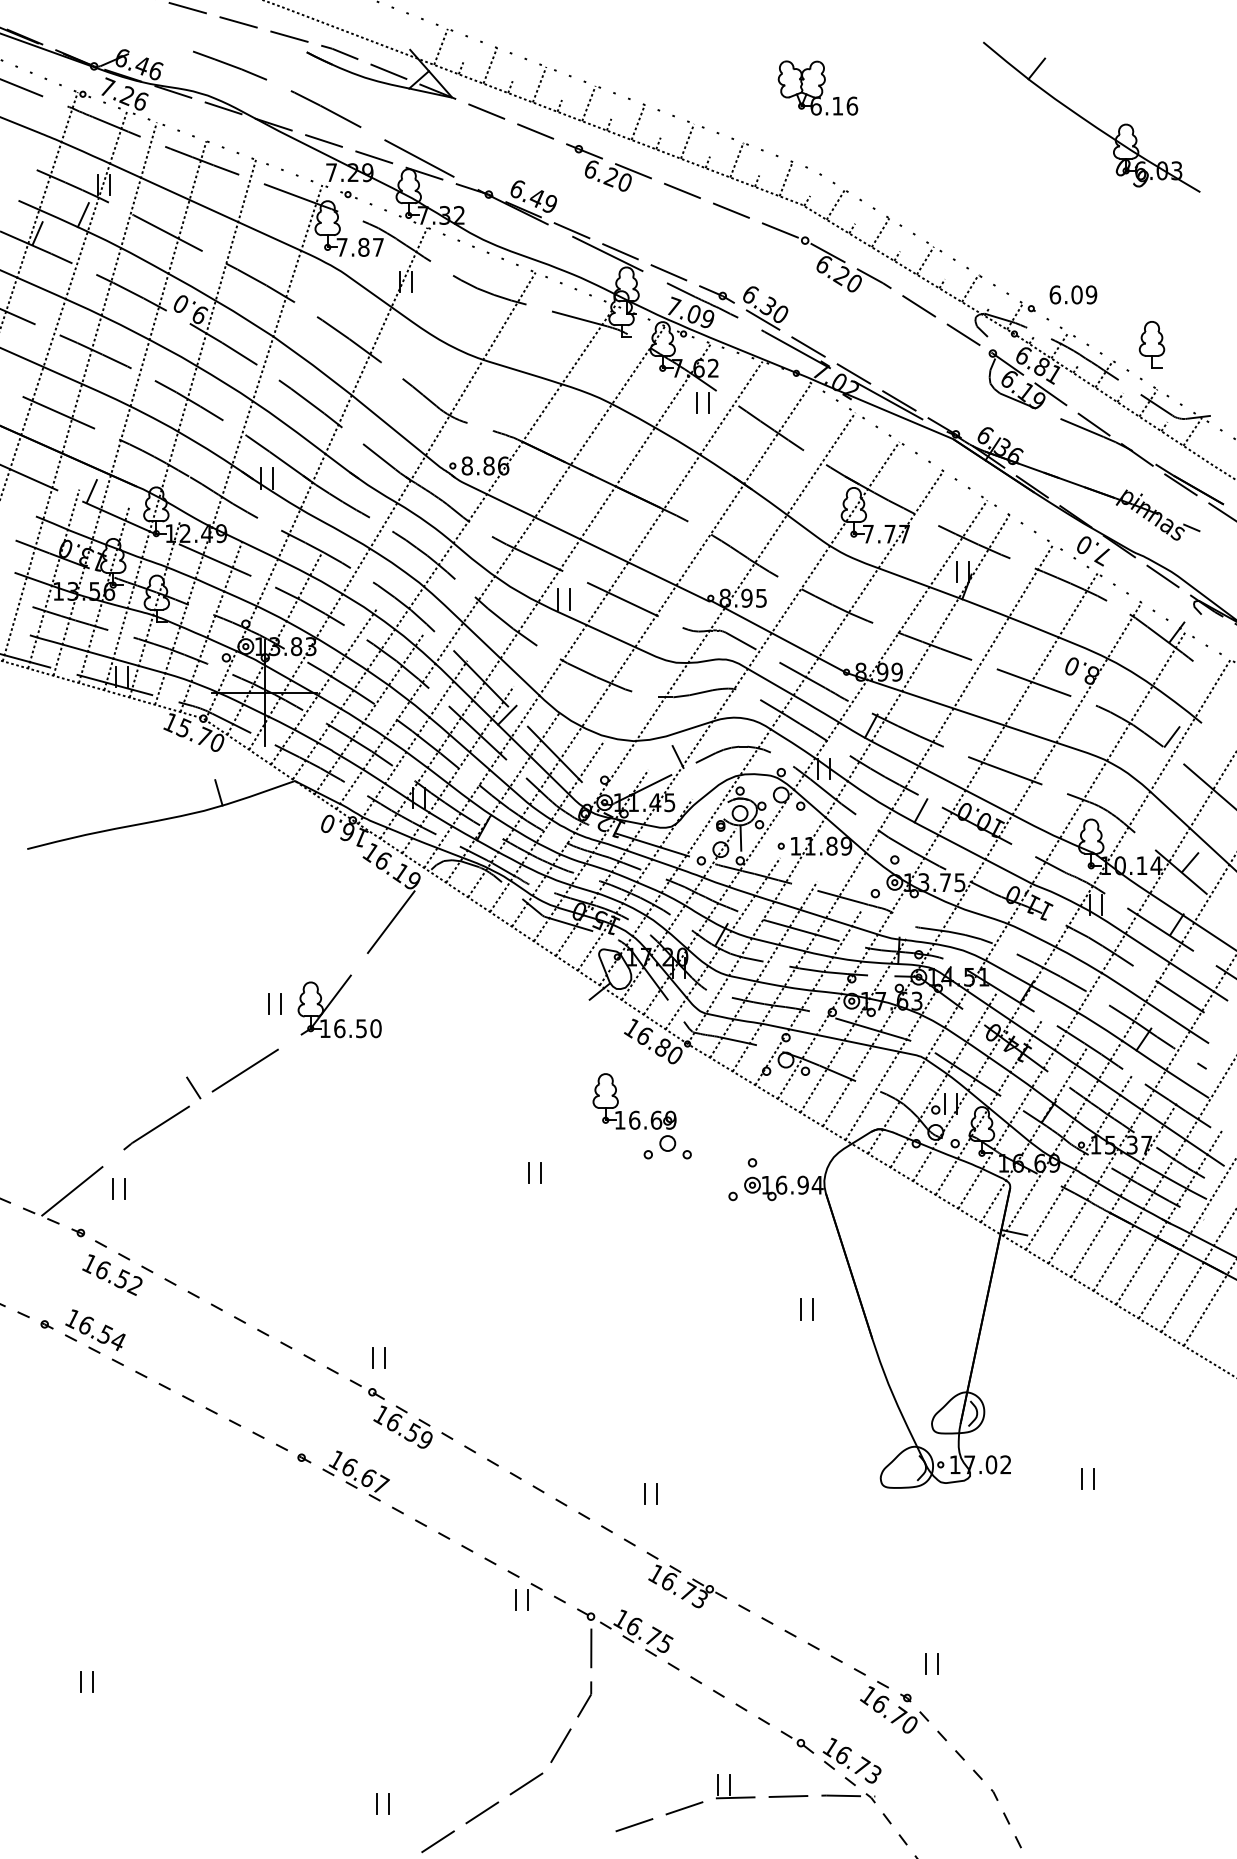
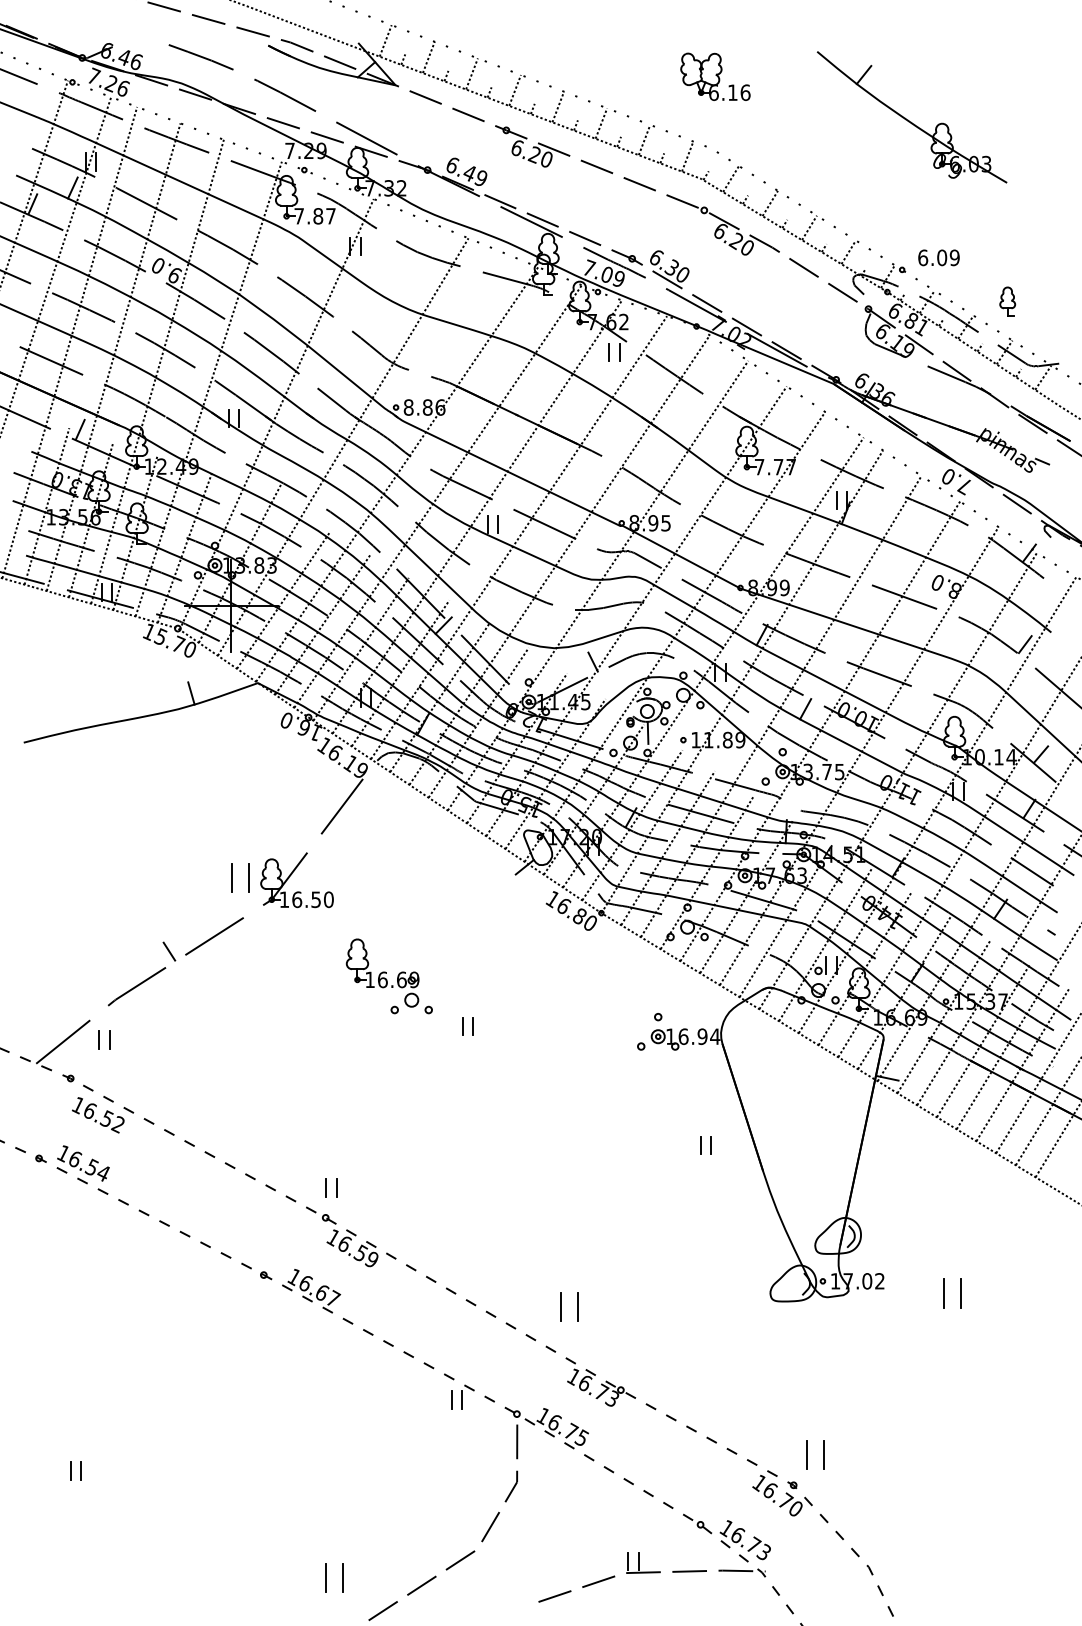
part: (1091, 116) -> (911, 116), moved
part: (1151, 344) -> (1007, 301), size x0.7
part: (274, 1003) -> (240, 877), size x1.6
part: (641, 1116) -> (388, 976), moved
part: (1087, 1478) -> (951, 1293), size x1.6
part: (650, 1493) -> (568, 1306), size x1.6
part: (931, 1663) -> (814, 1455), size x1.6
part: (382, 1803) -> (334, 1577), size x1.6

